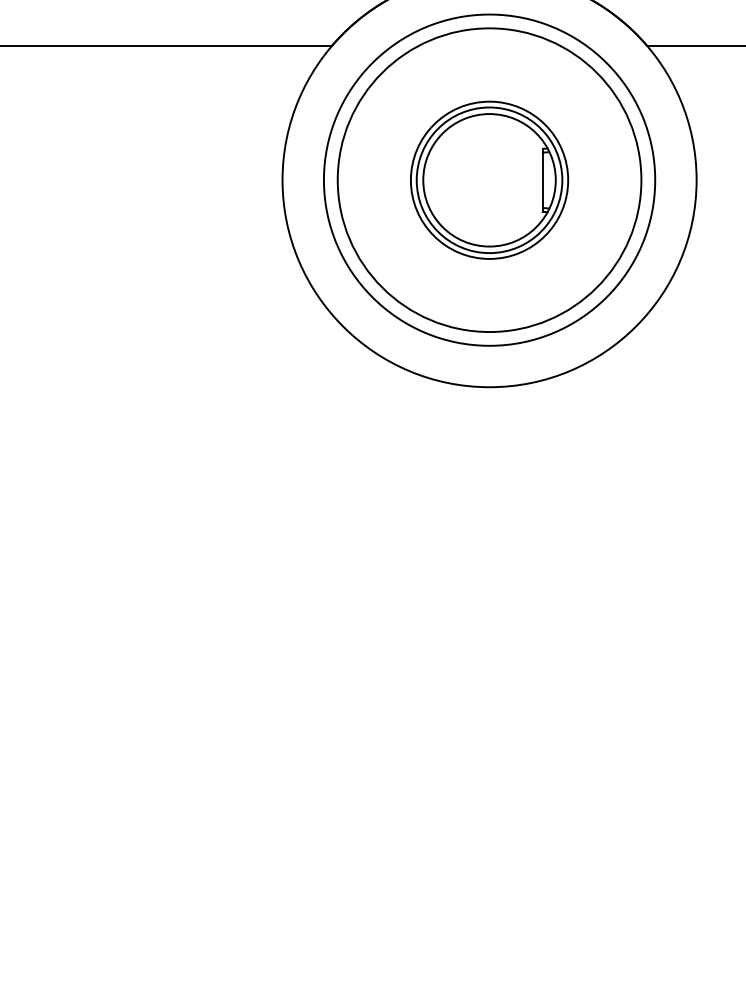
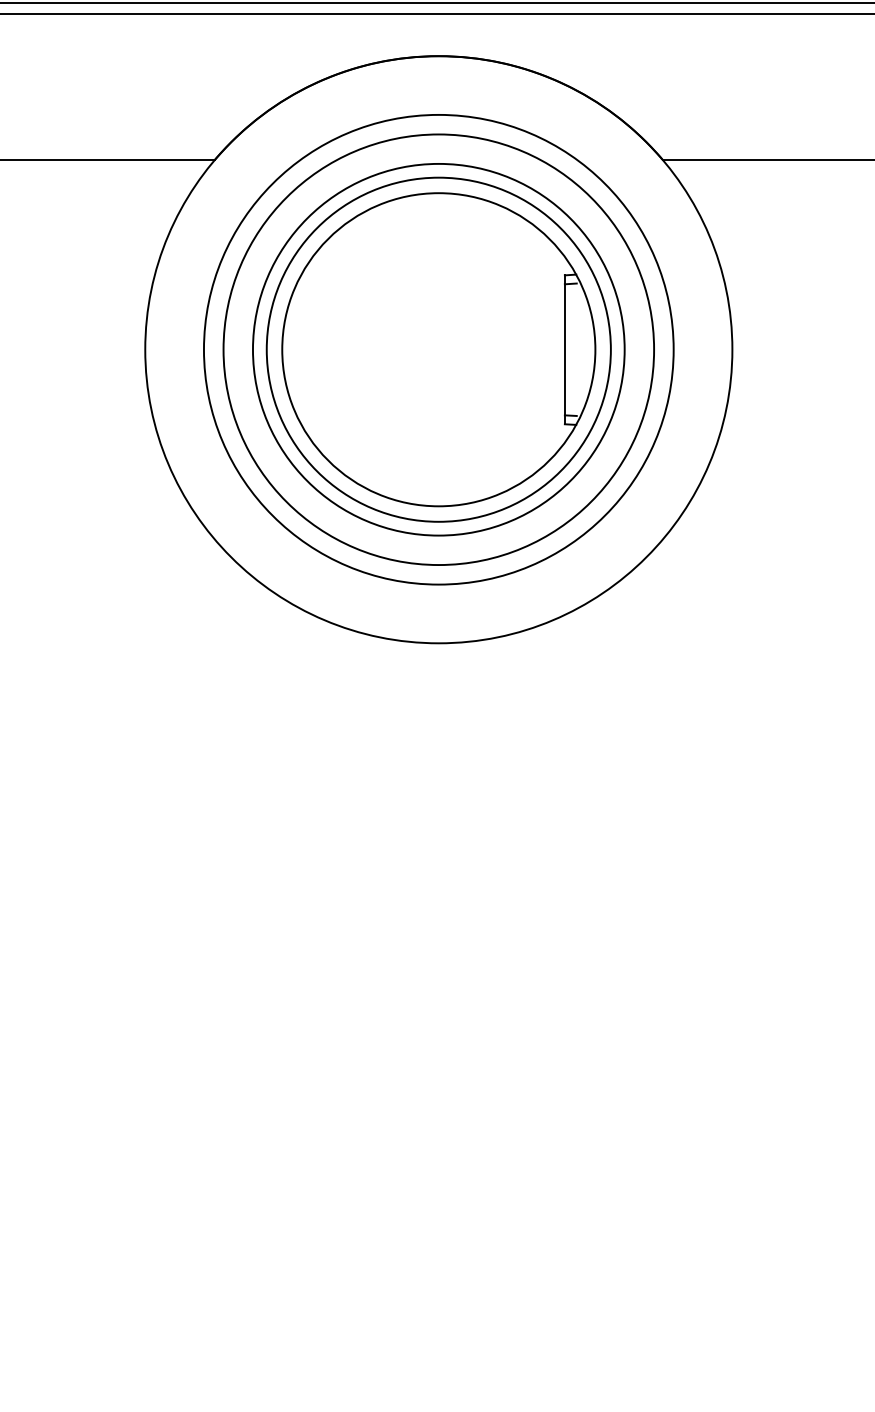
part: (489, 180) -> (438, 350), size x1.67

